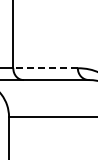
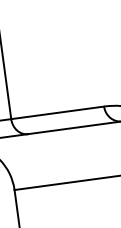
line: (45, 68) -> (57, 113), dashed -> solid

